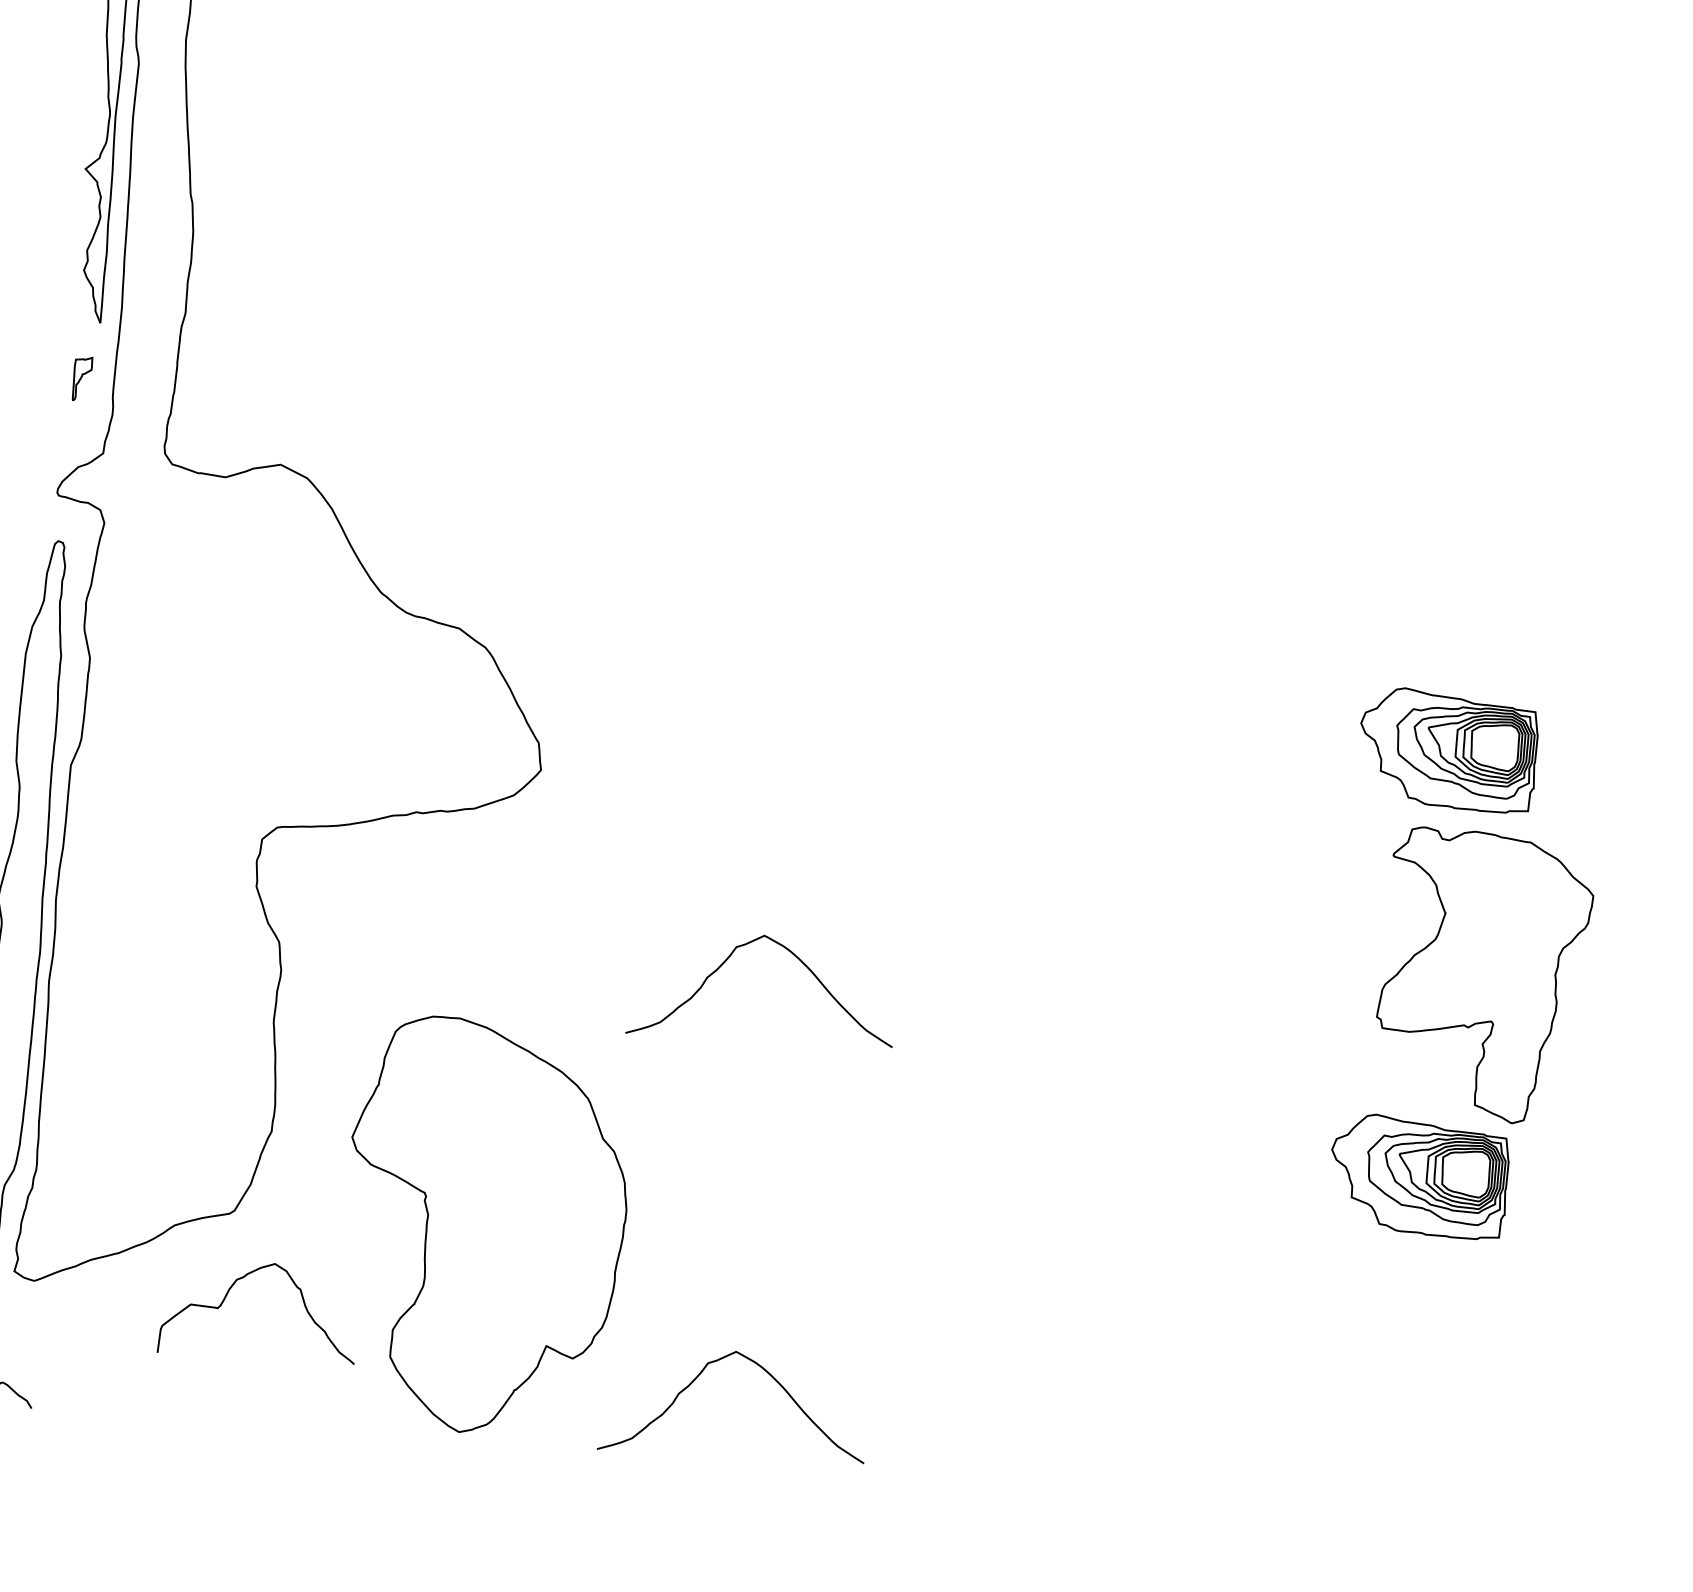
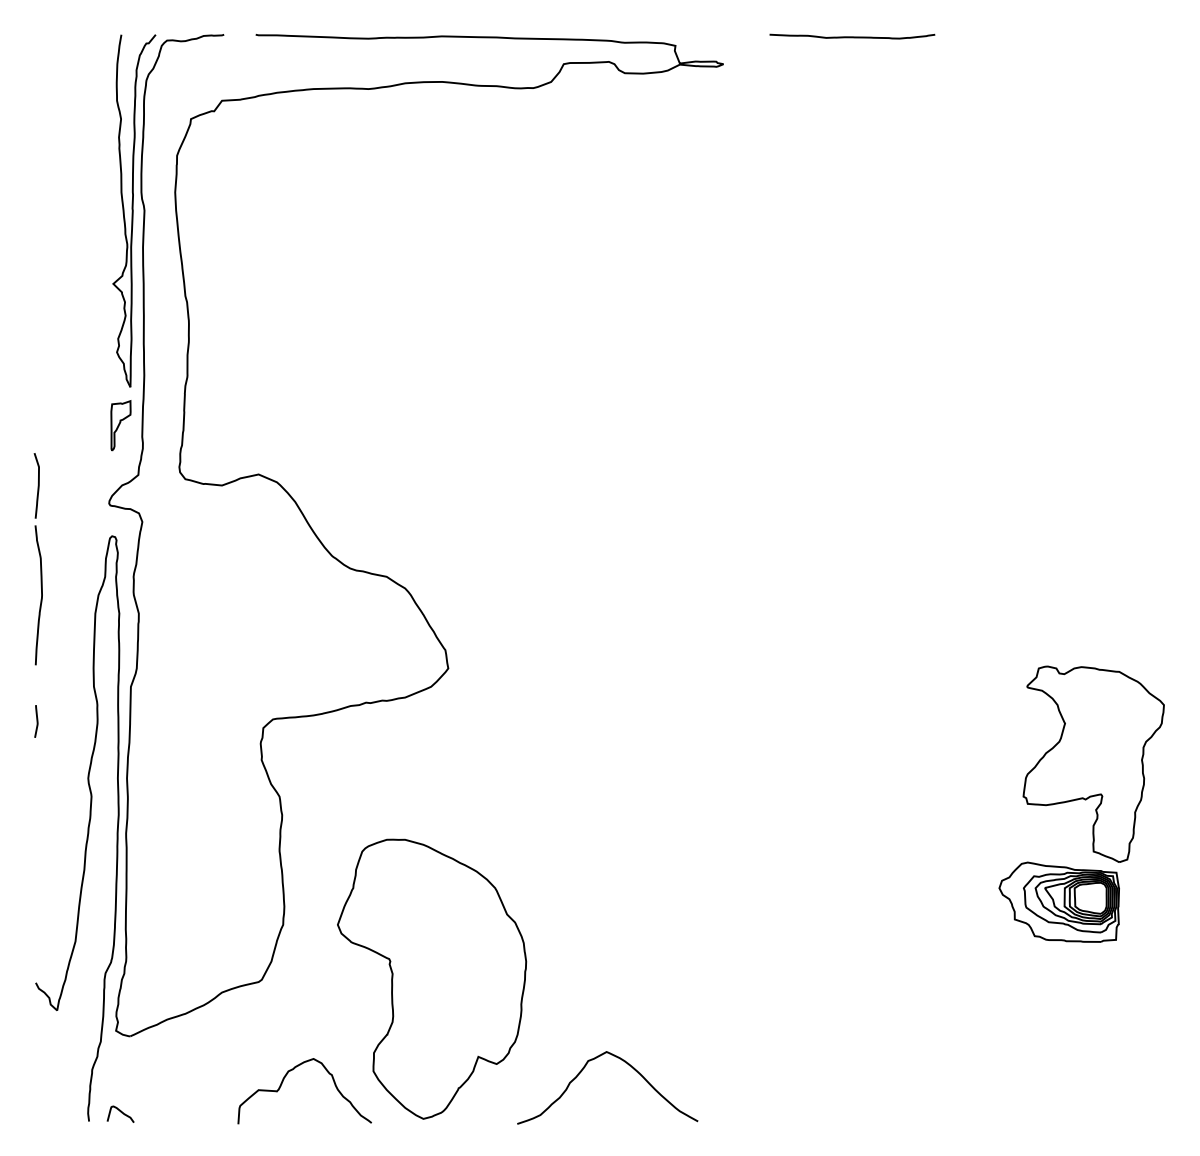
part: (81, 378) -> (120, 425), size x1.67
part: (1447, 748) -> (1058, 612), removed
curve: (726, 962) -> (582, 789), removed
curve: (226, 1298) -> (282, 1084), moved

